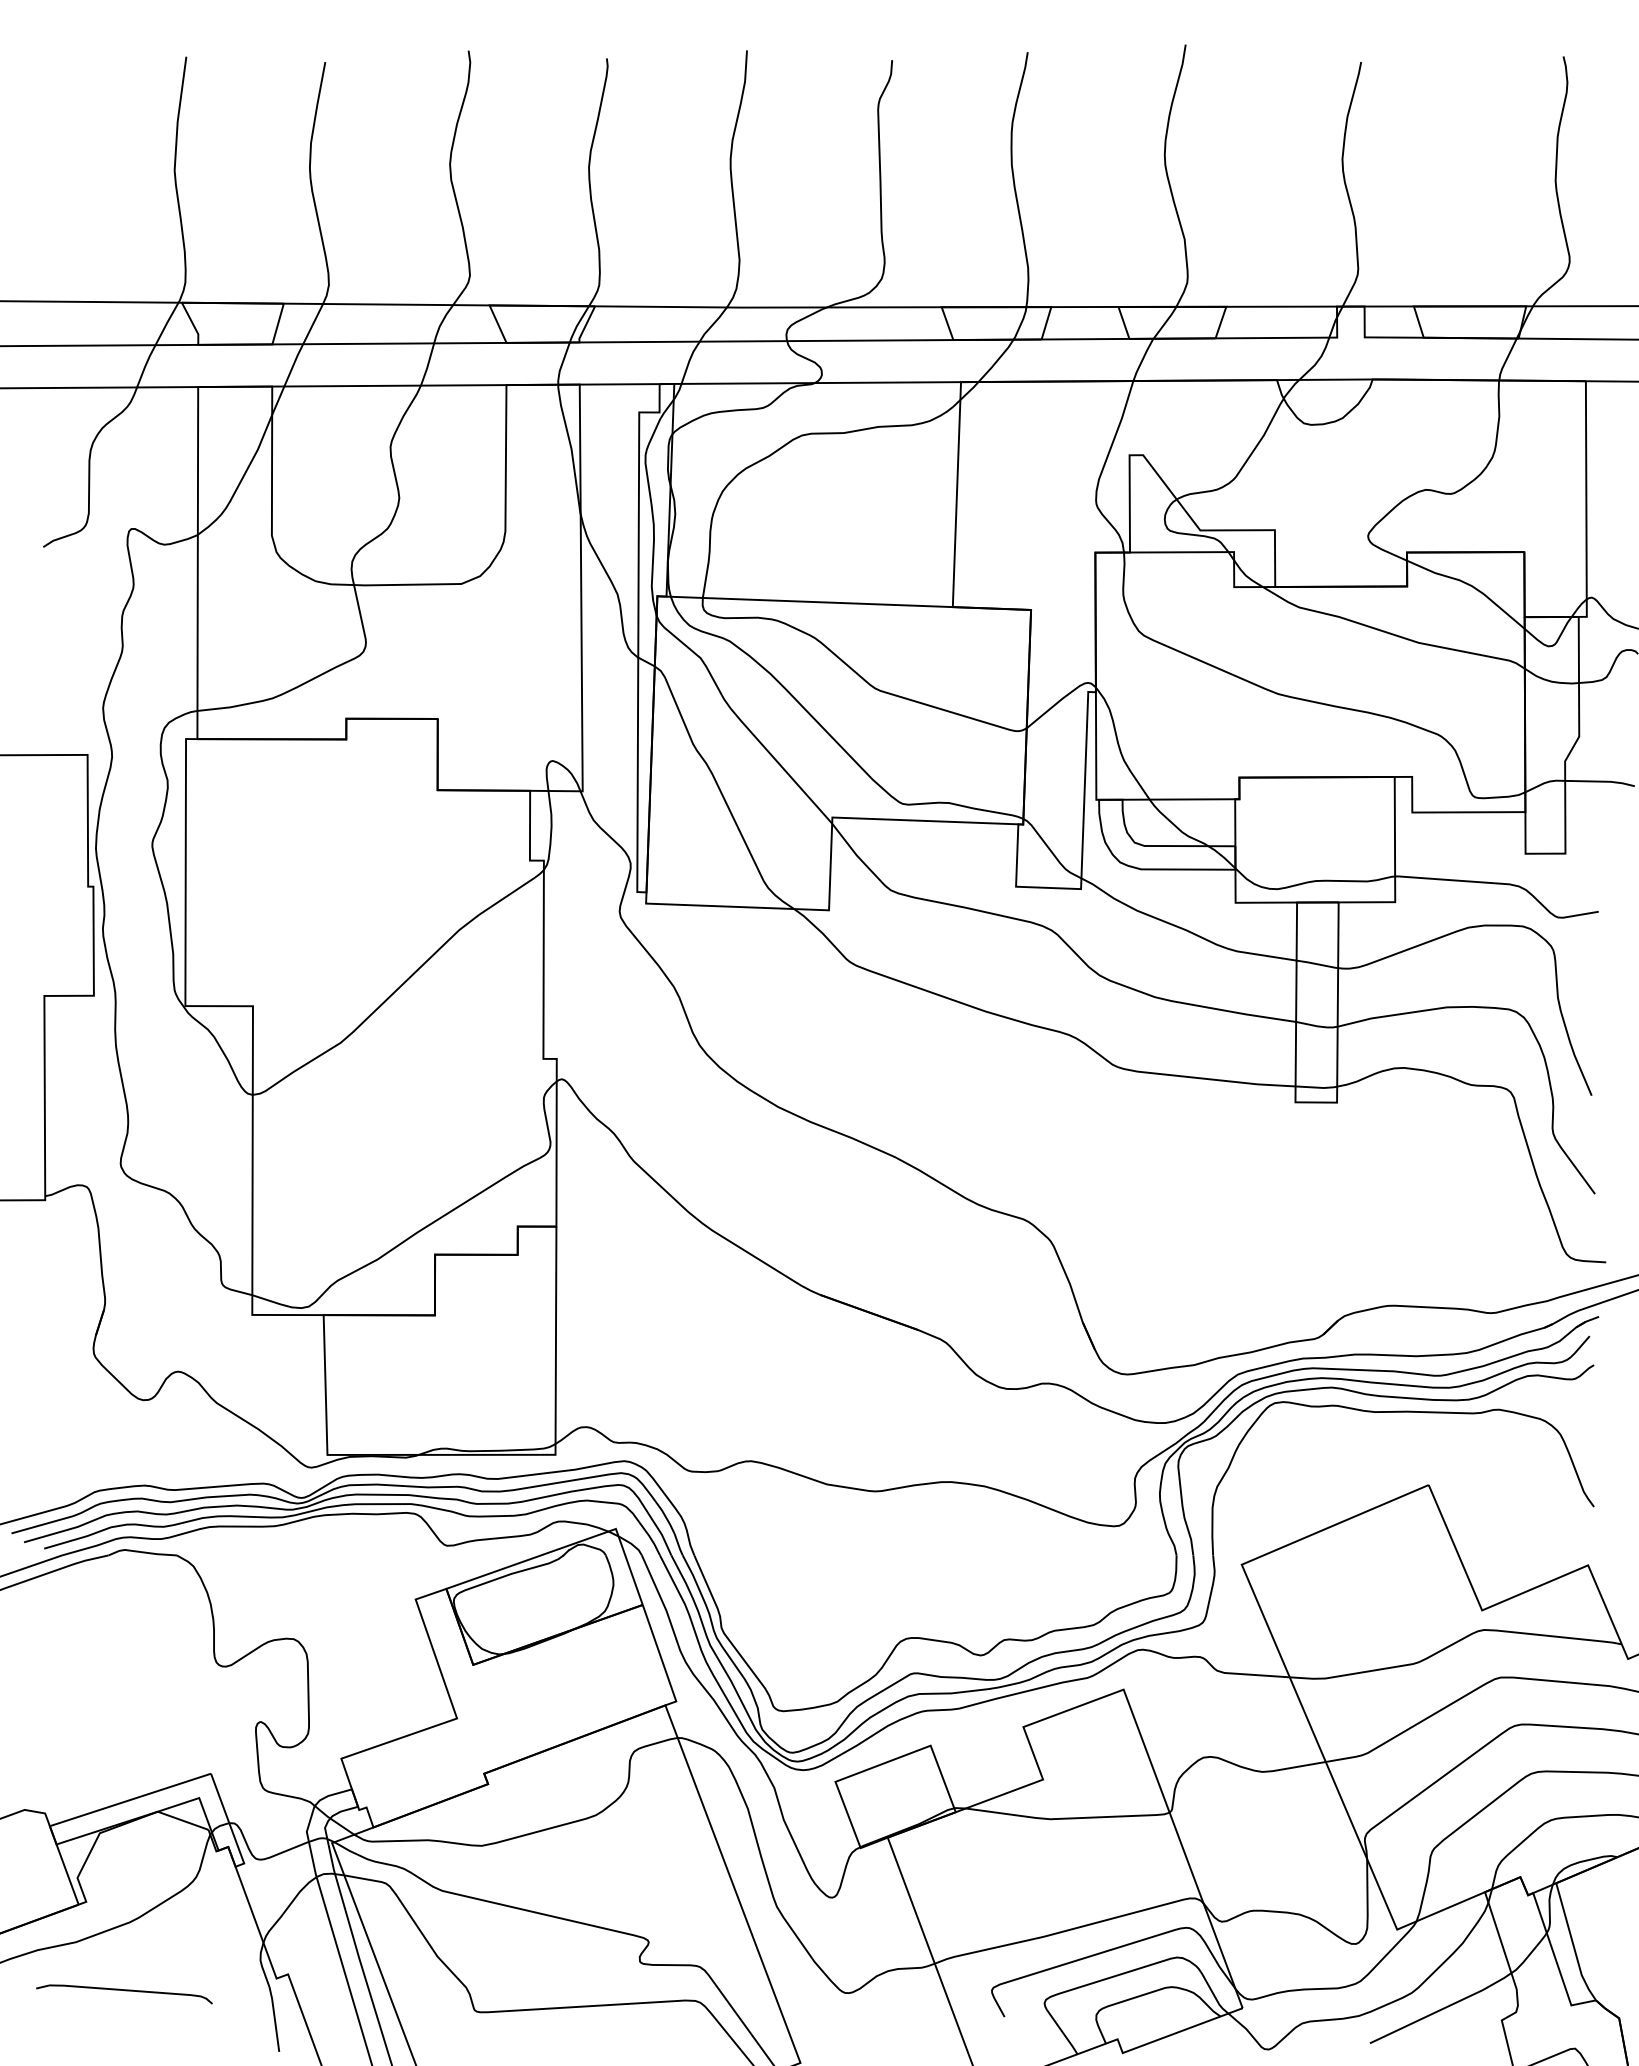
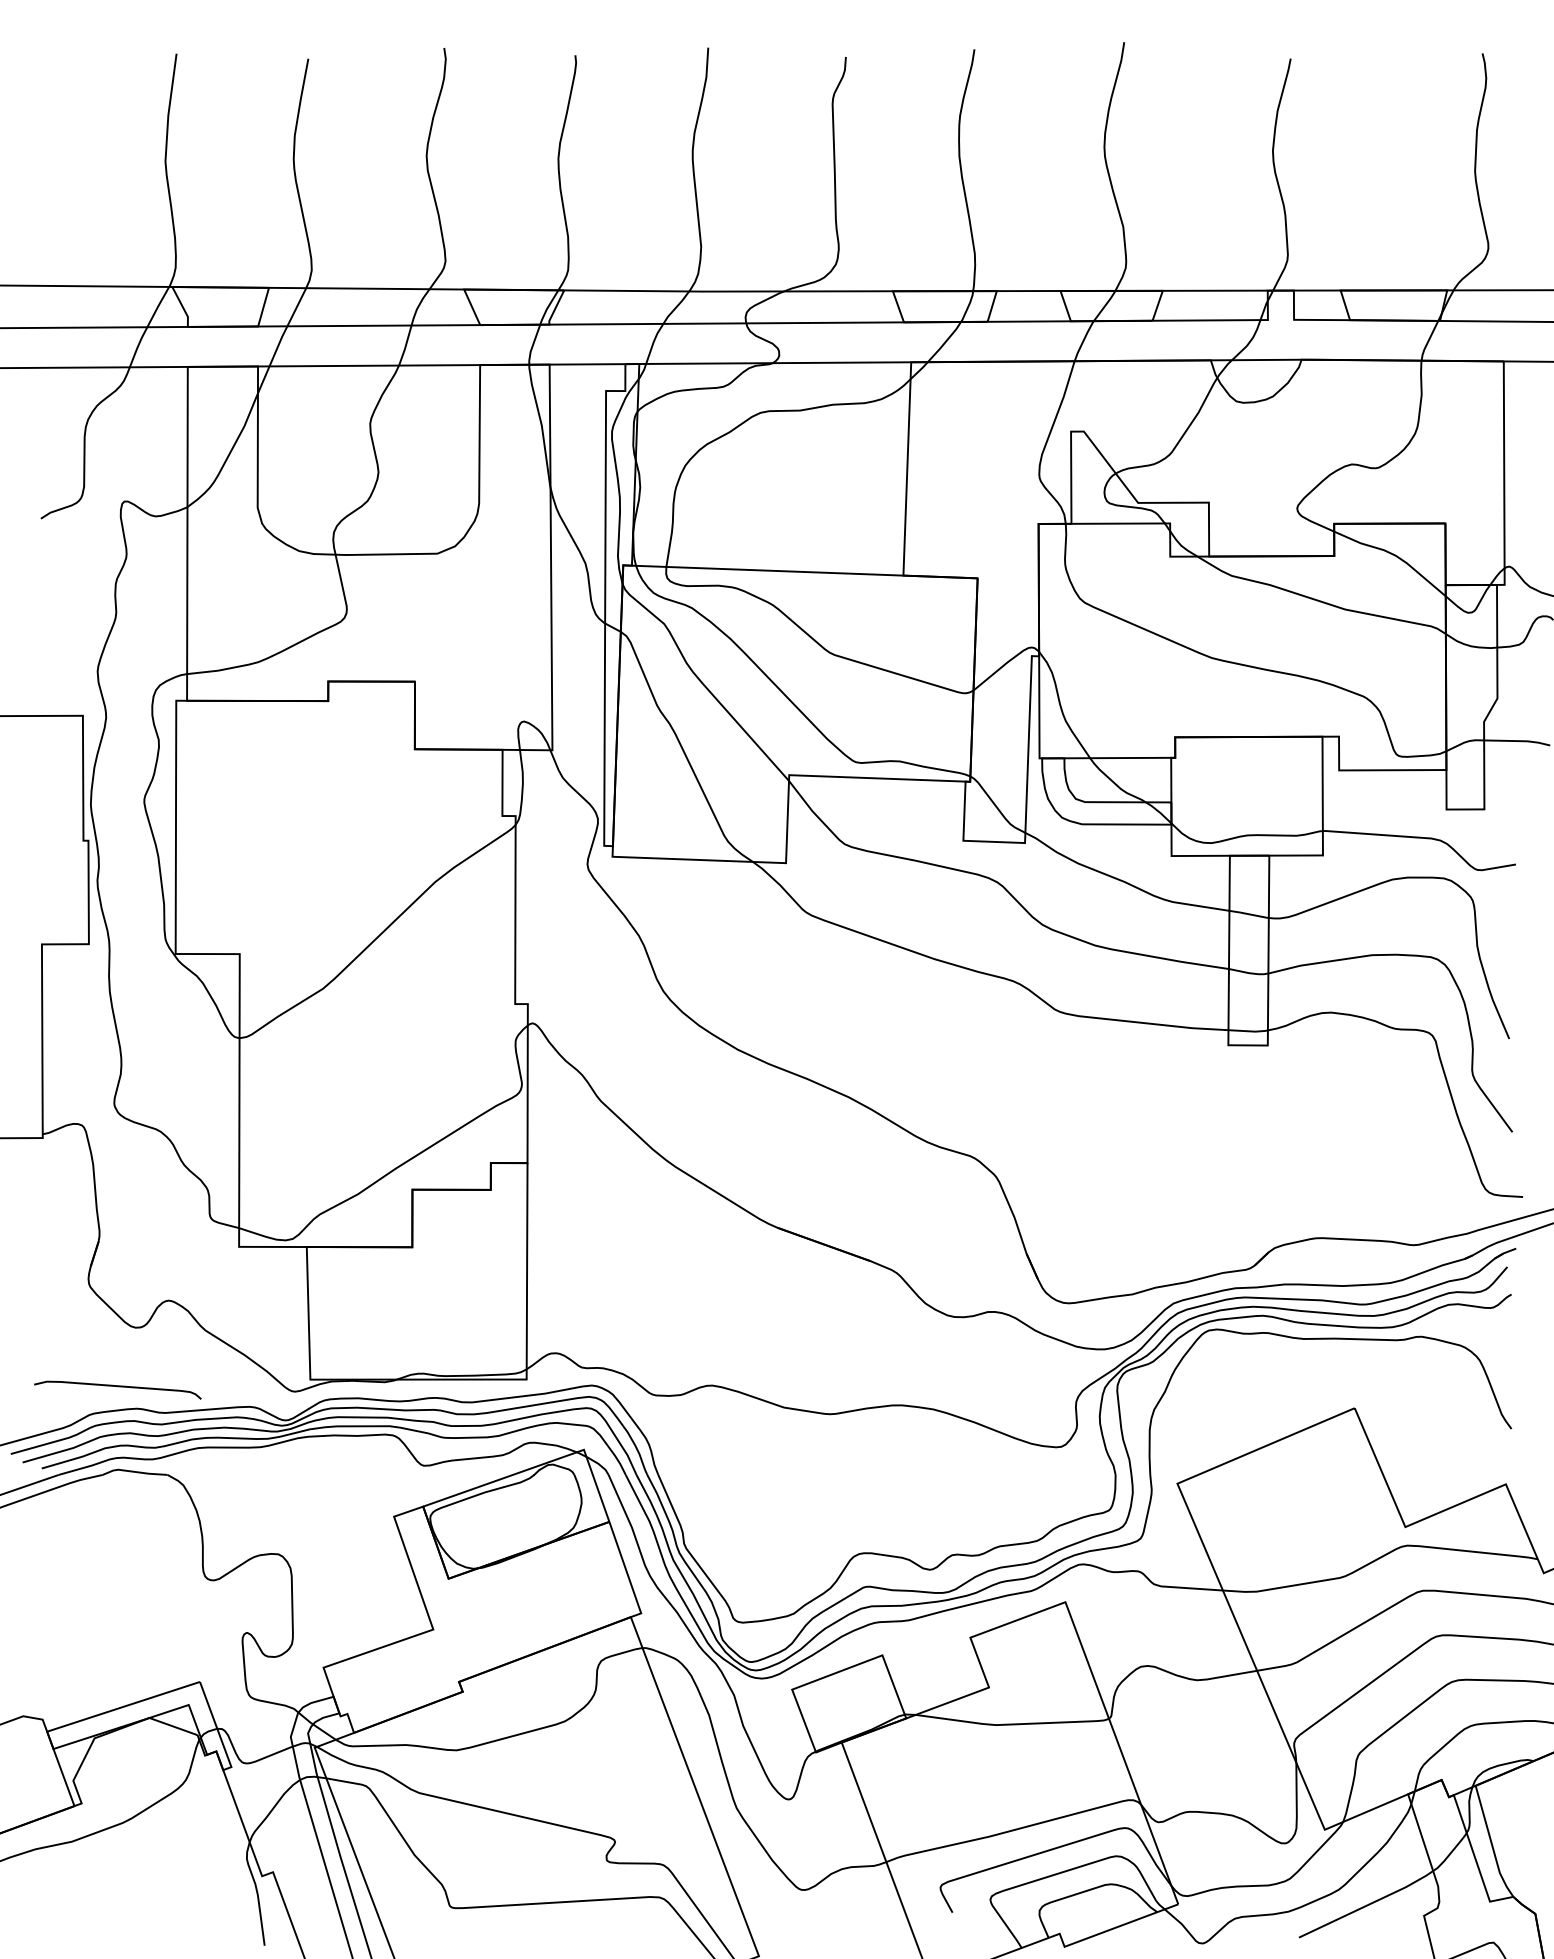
curve: (124, 1991) -> (117, 1387), moved

